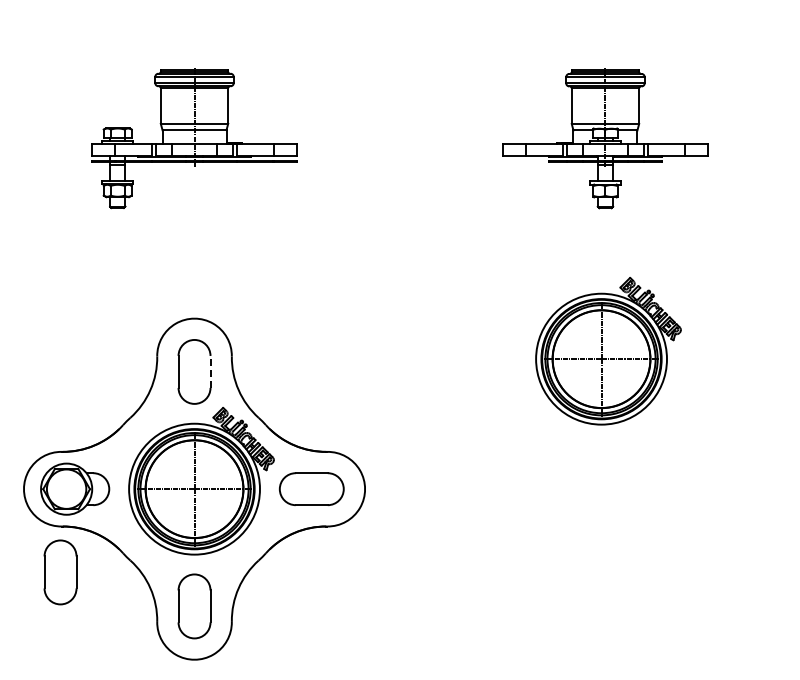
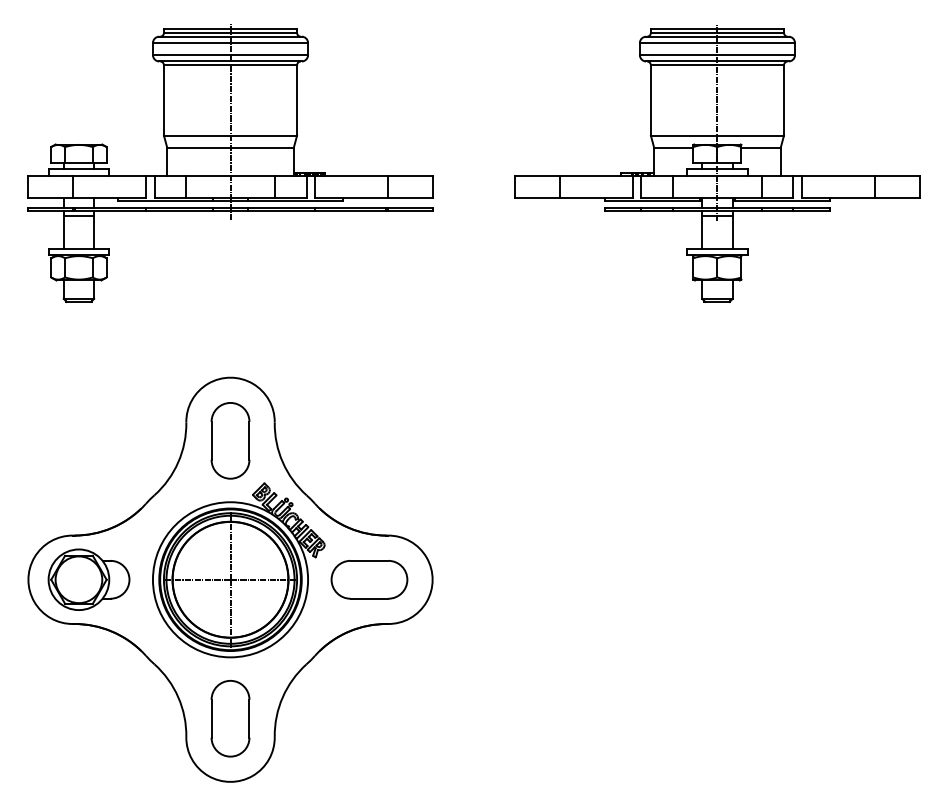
part: (194, 137) -> (230, 163), size x1.67
part: (605, 138) -> (717, 164), size x1.67
part: (608, 351) -> (721, 416), removed
line: (210, 371) -> (249, 440), dashed -> solid
part: (60, 572) -> (71, 678), removed

